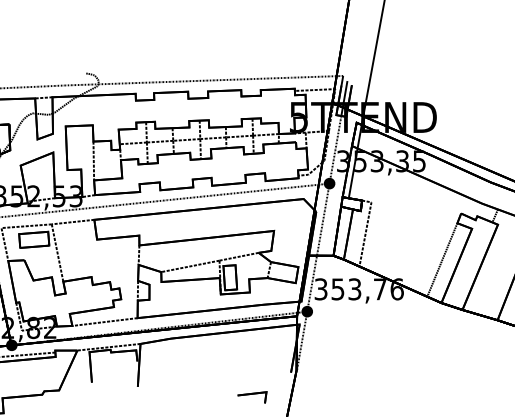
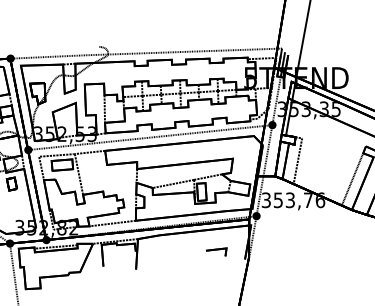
part: (252, 396) -> (216, 251), moved

